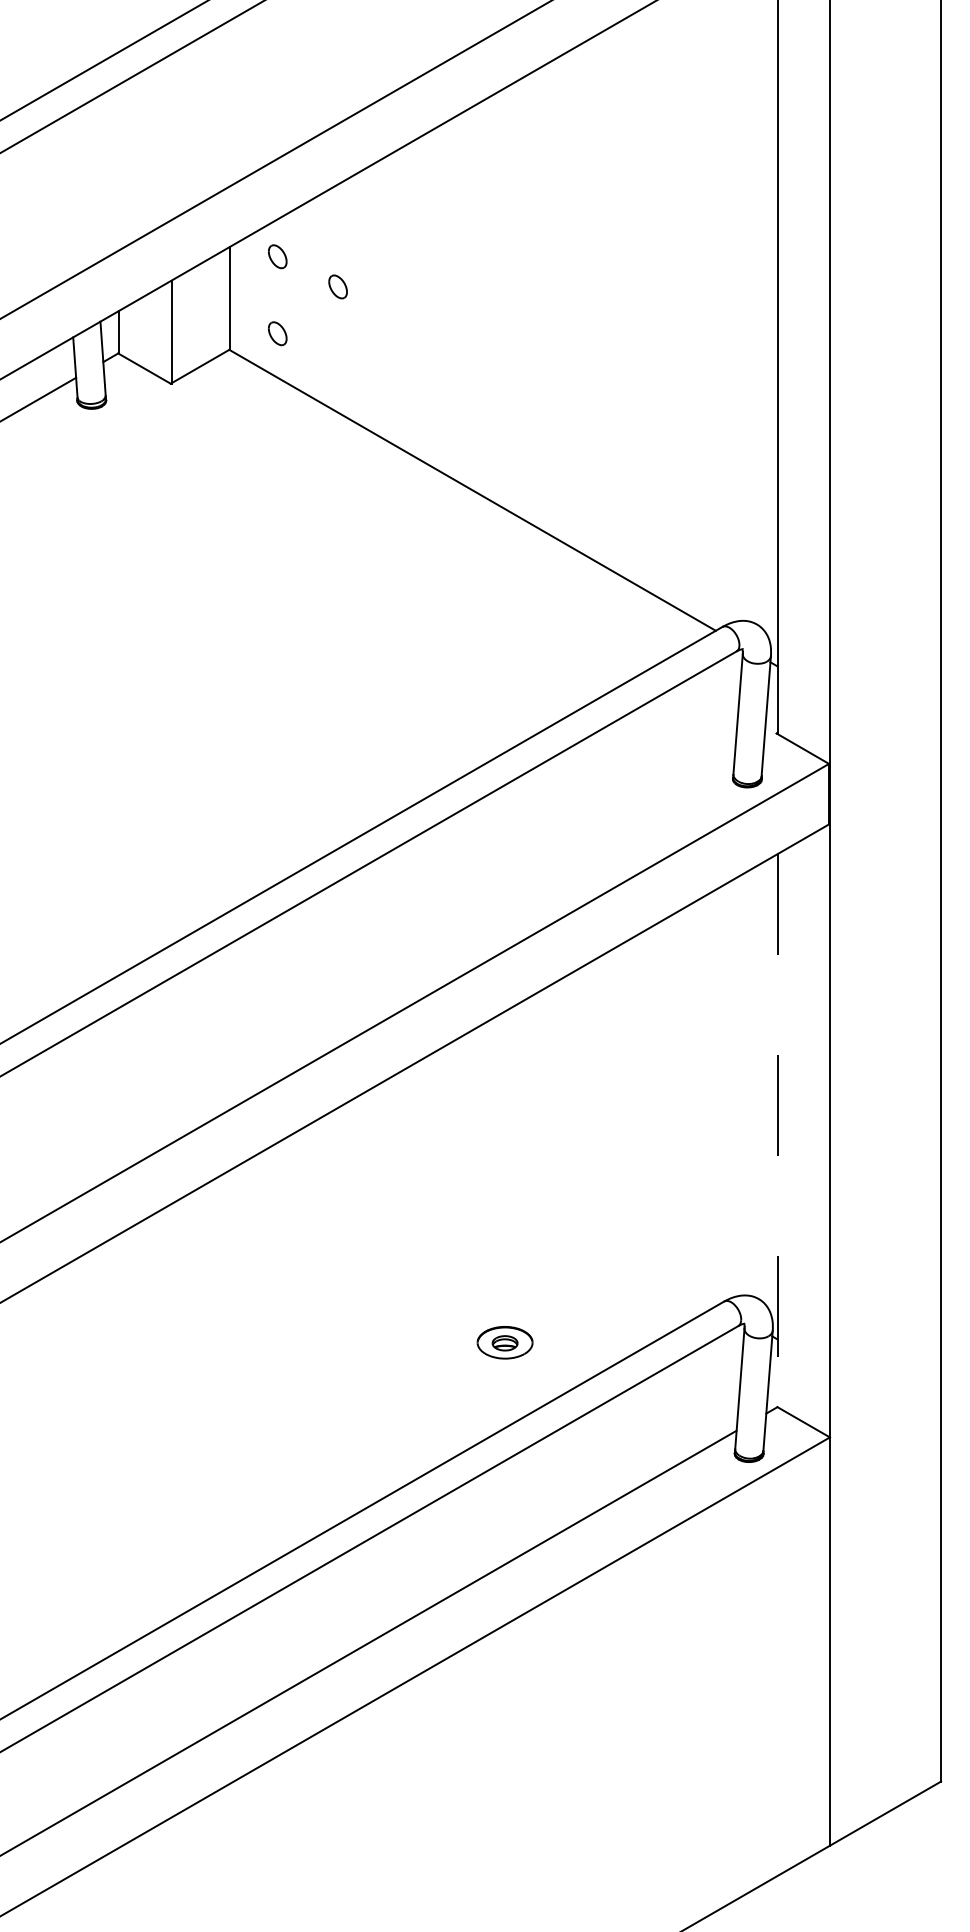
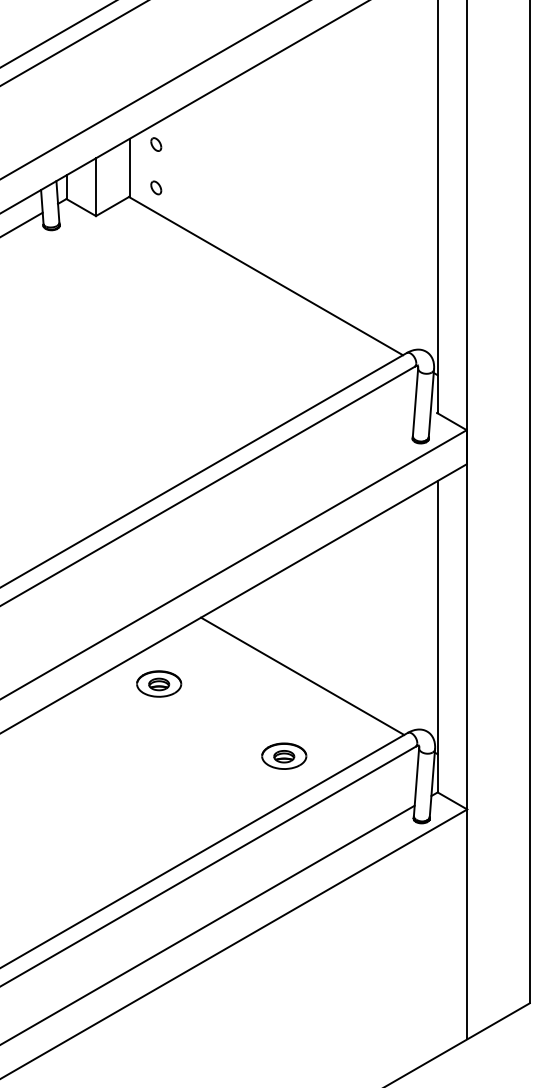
part: (338, 286) -> (190, 161), removed
line: (777, 1130) -> (437, 636), dashed -> solid
line: (537, 1199) -> (302, 675), added
part: (283, 1213) -> (159, 683), added
part: (505, 1341) -> (284, 755), size x1.43

